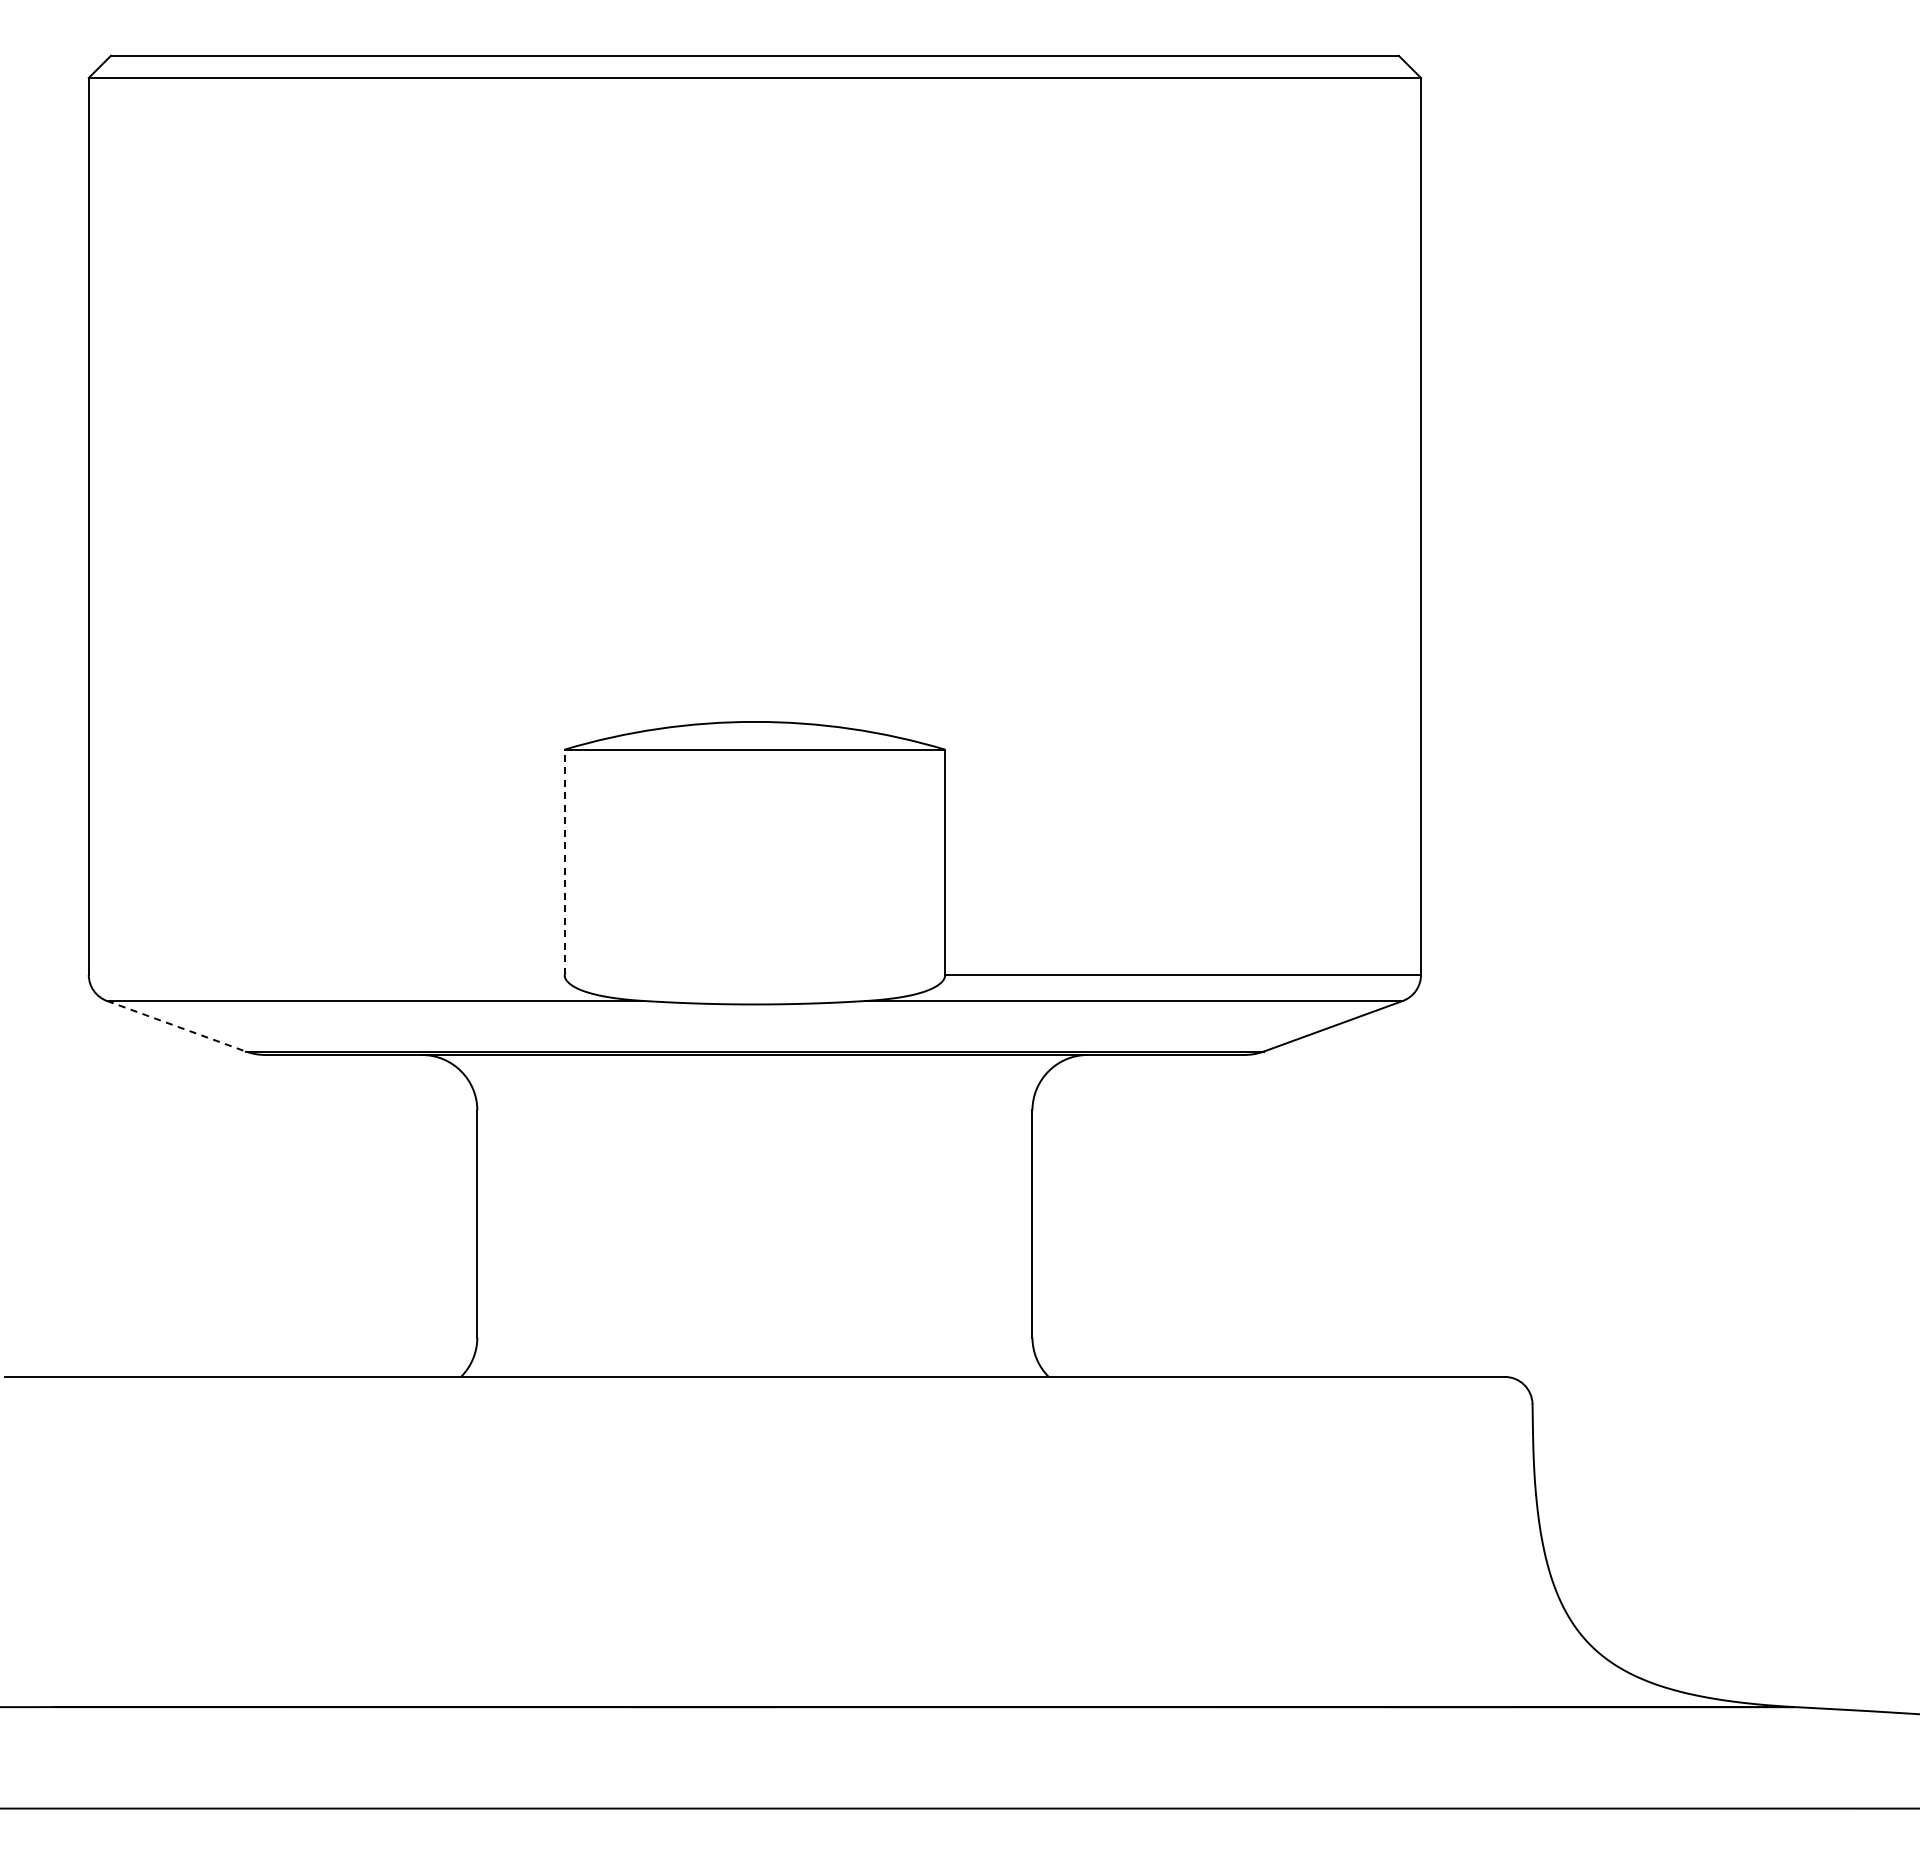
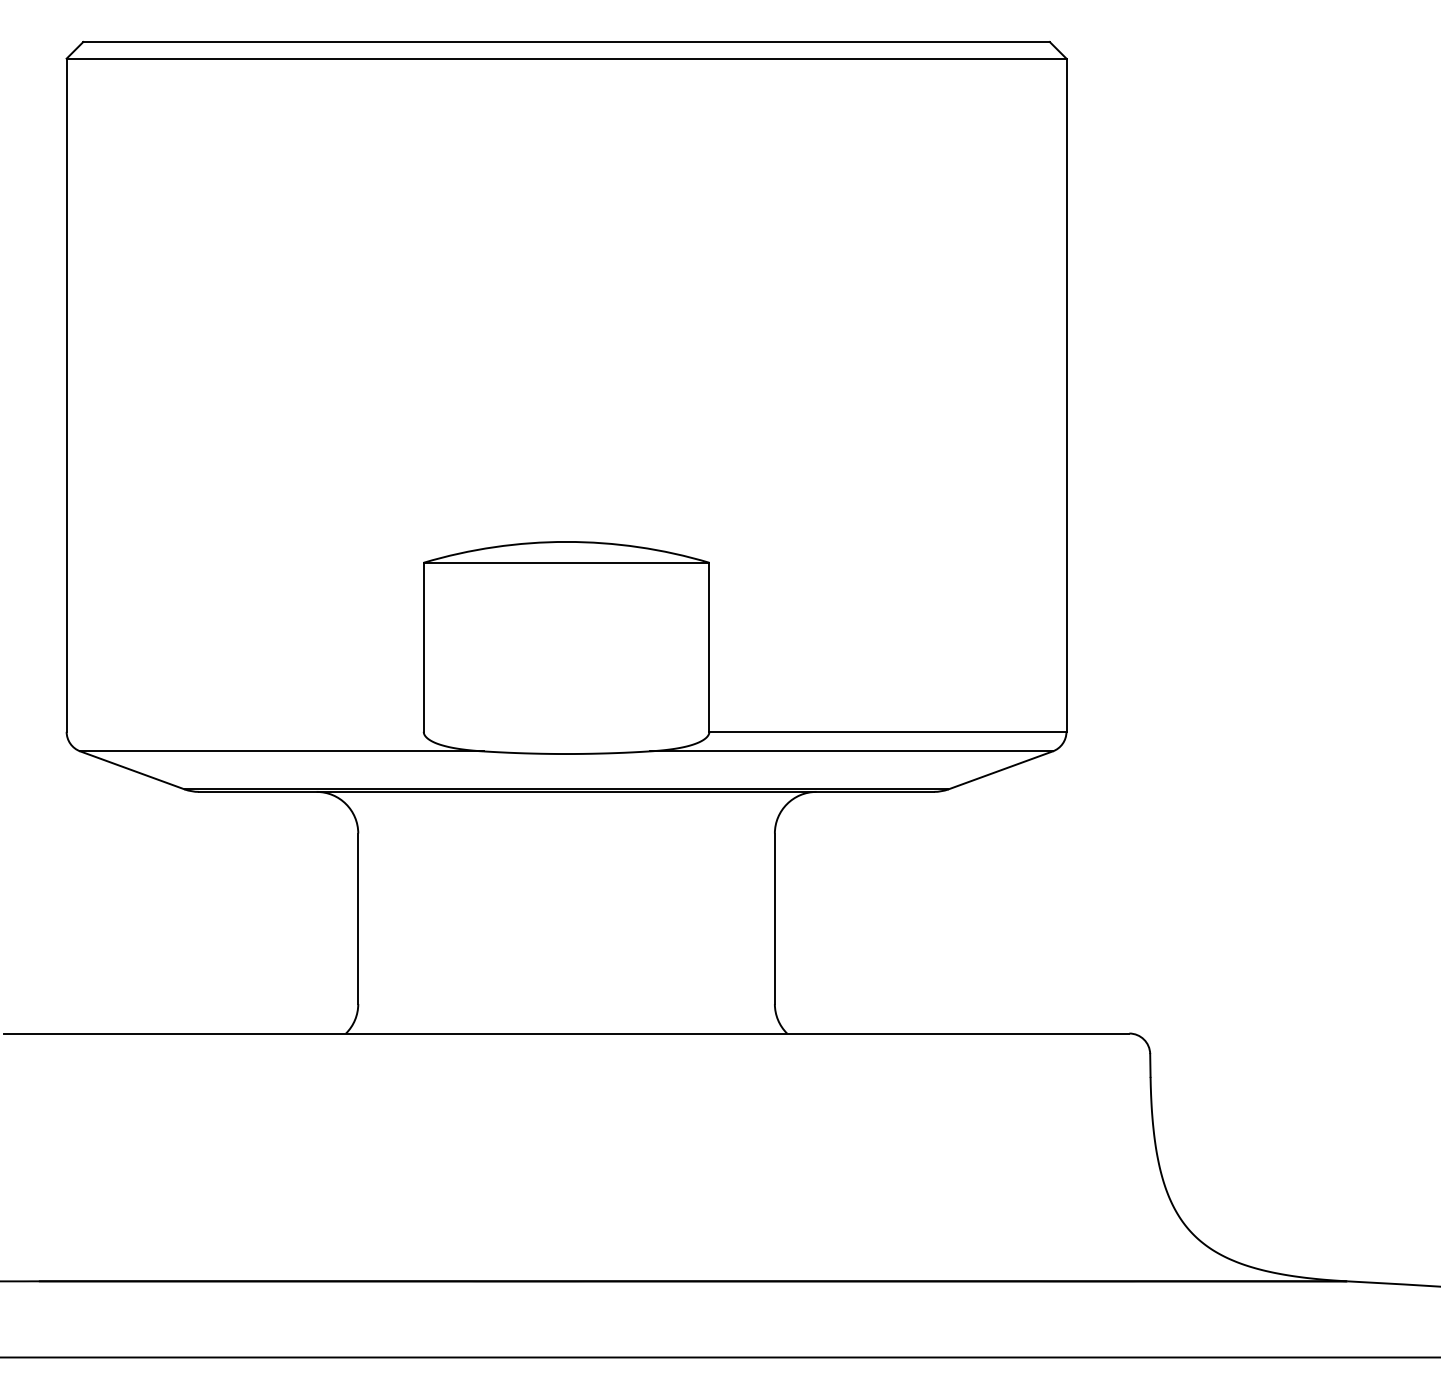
line: (564, 862) -> (423, 647), dashed -> solid
line: (176, 1026) -> (132, 770), dashed -> solid

